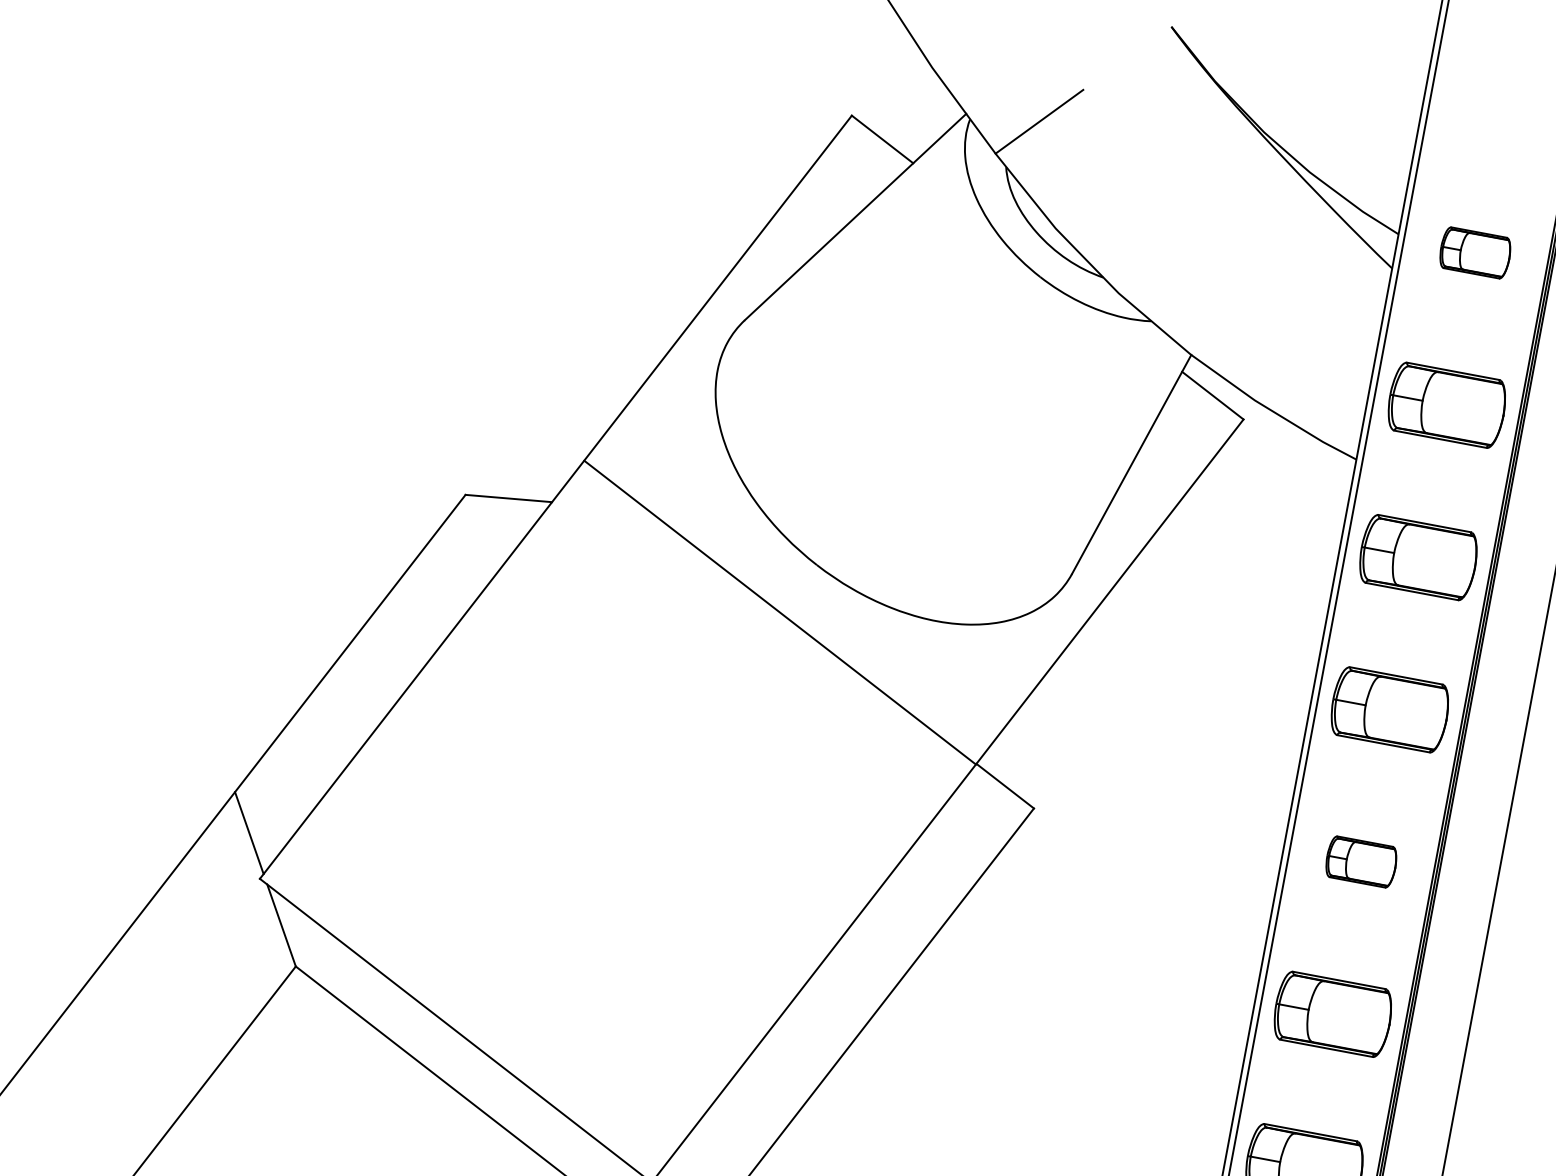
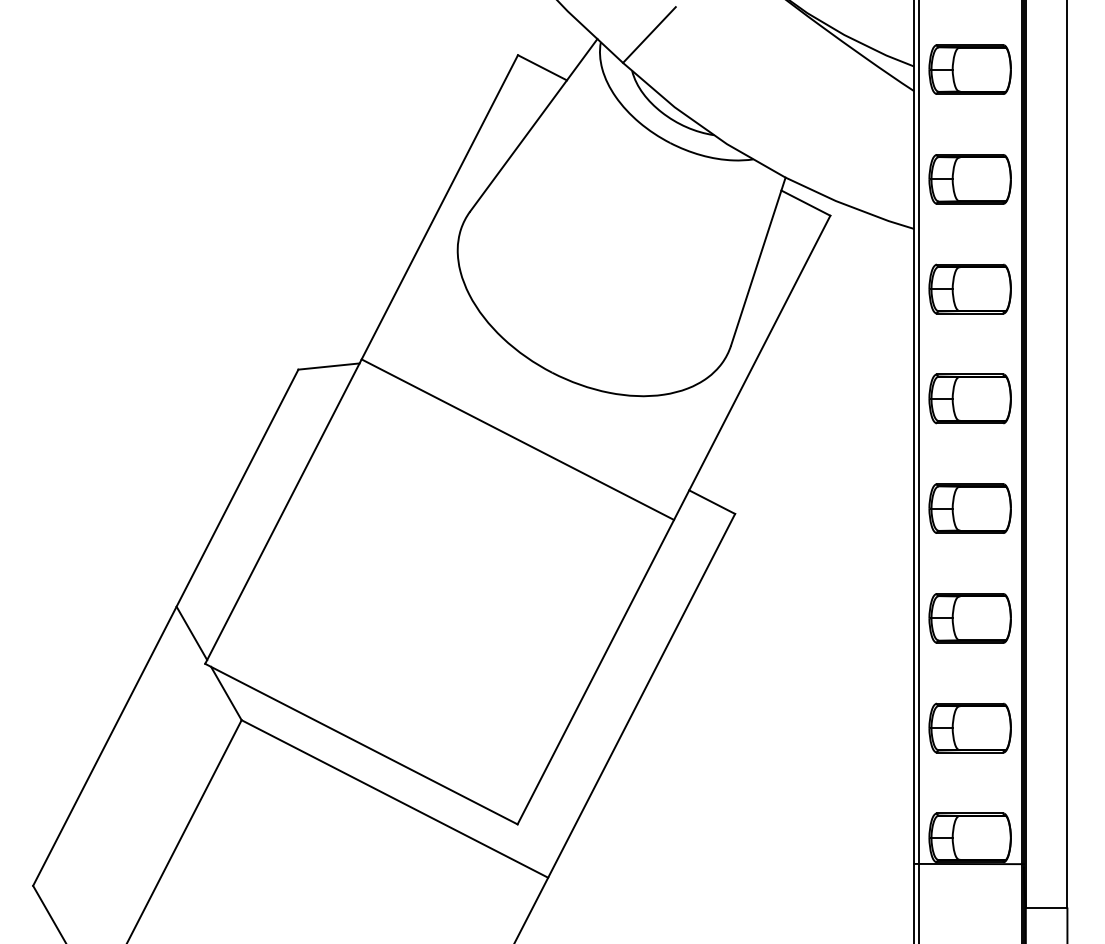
part: (1474, 252) -> (969, 69), size x1.67
line: (779, 612) -> (517, 439), moved
part: (1360, 861) -> (969, 508), size x1.67

